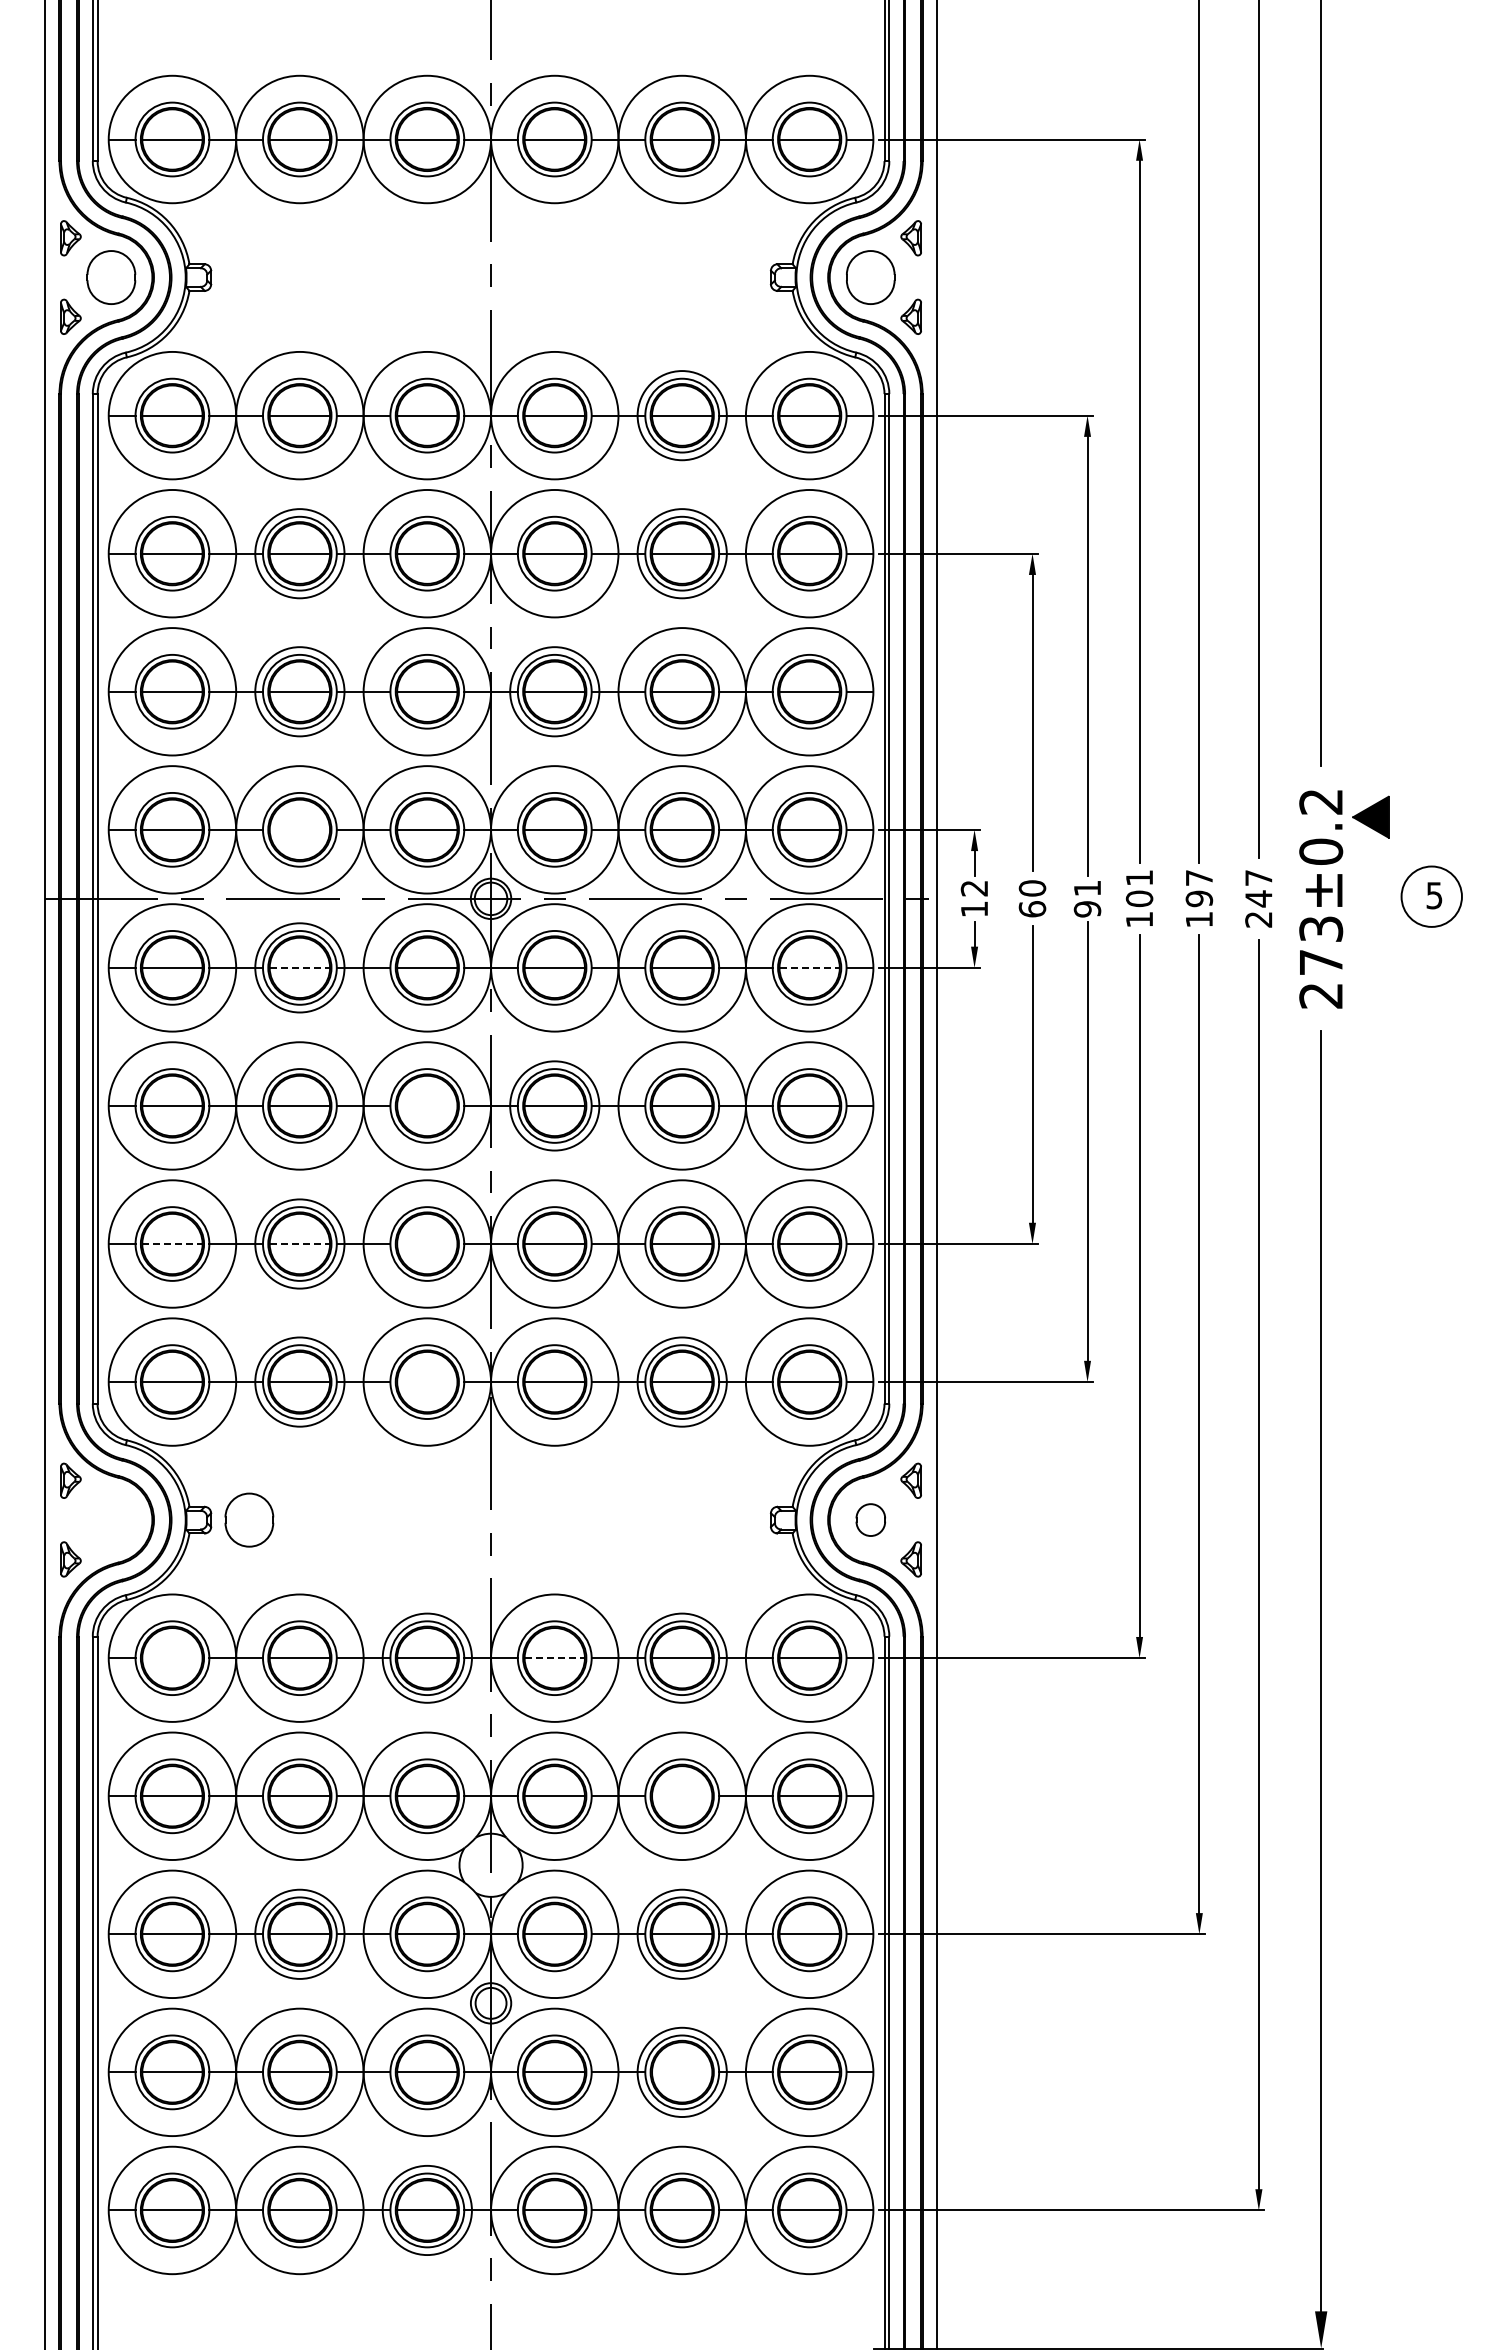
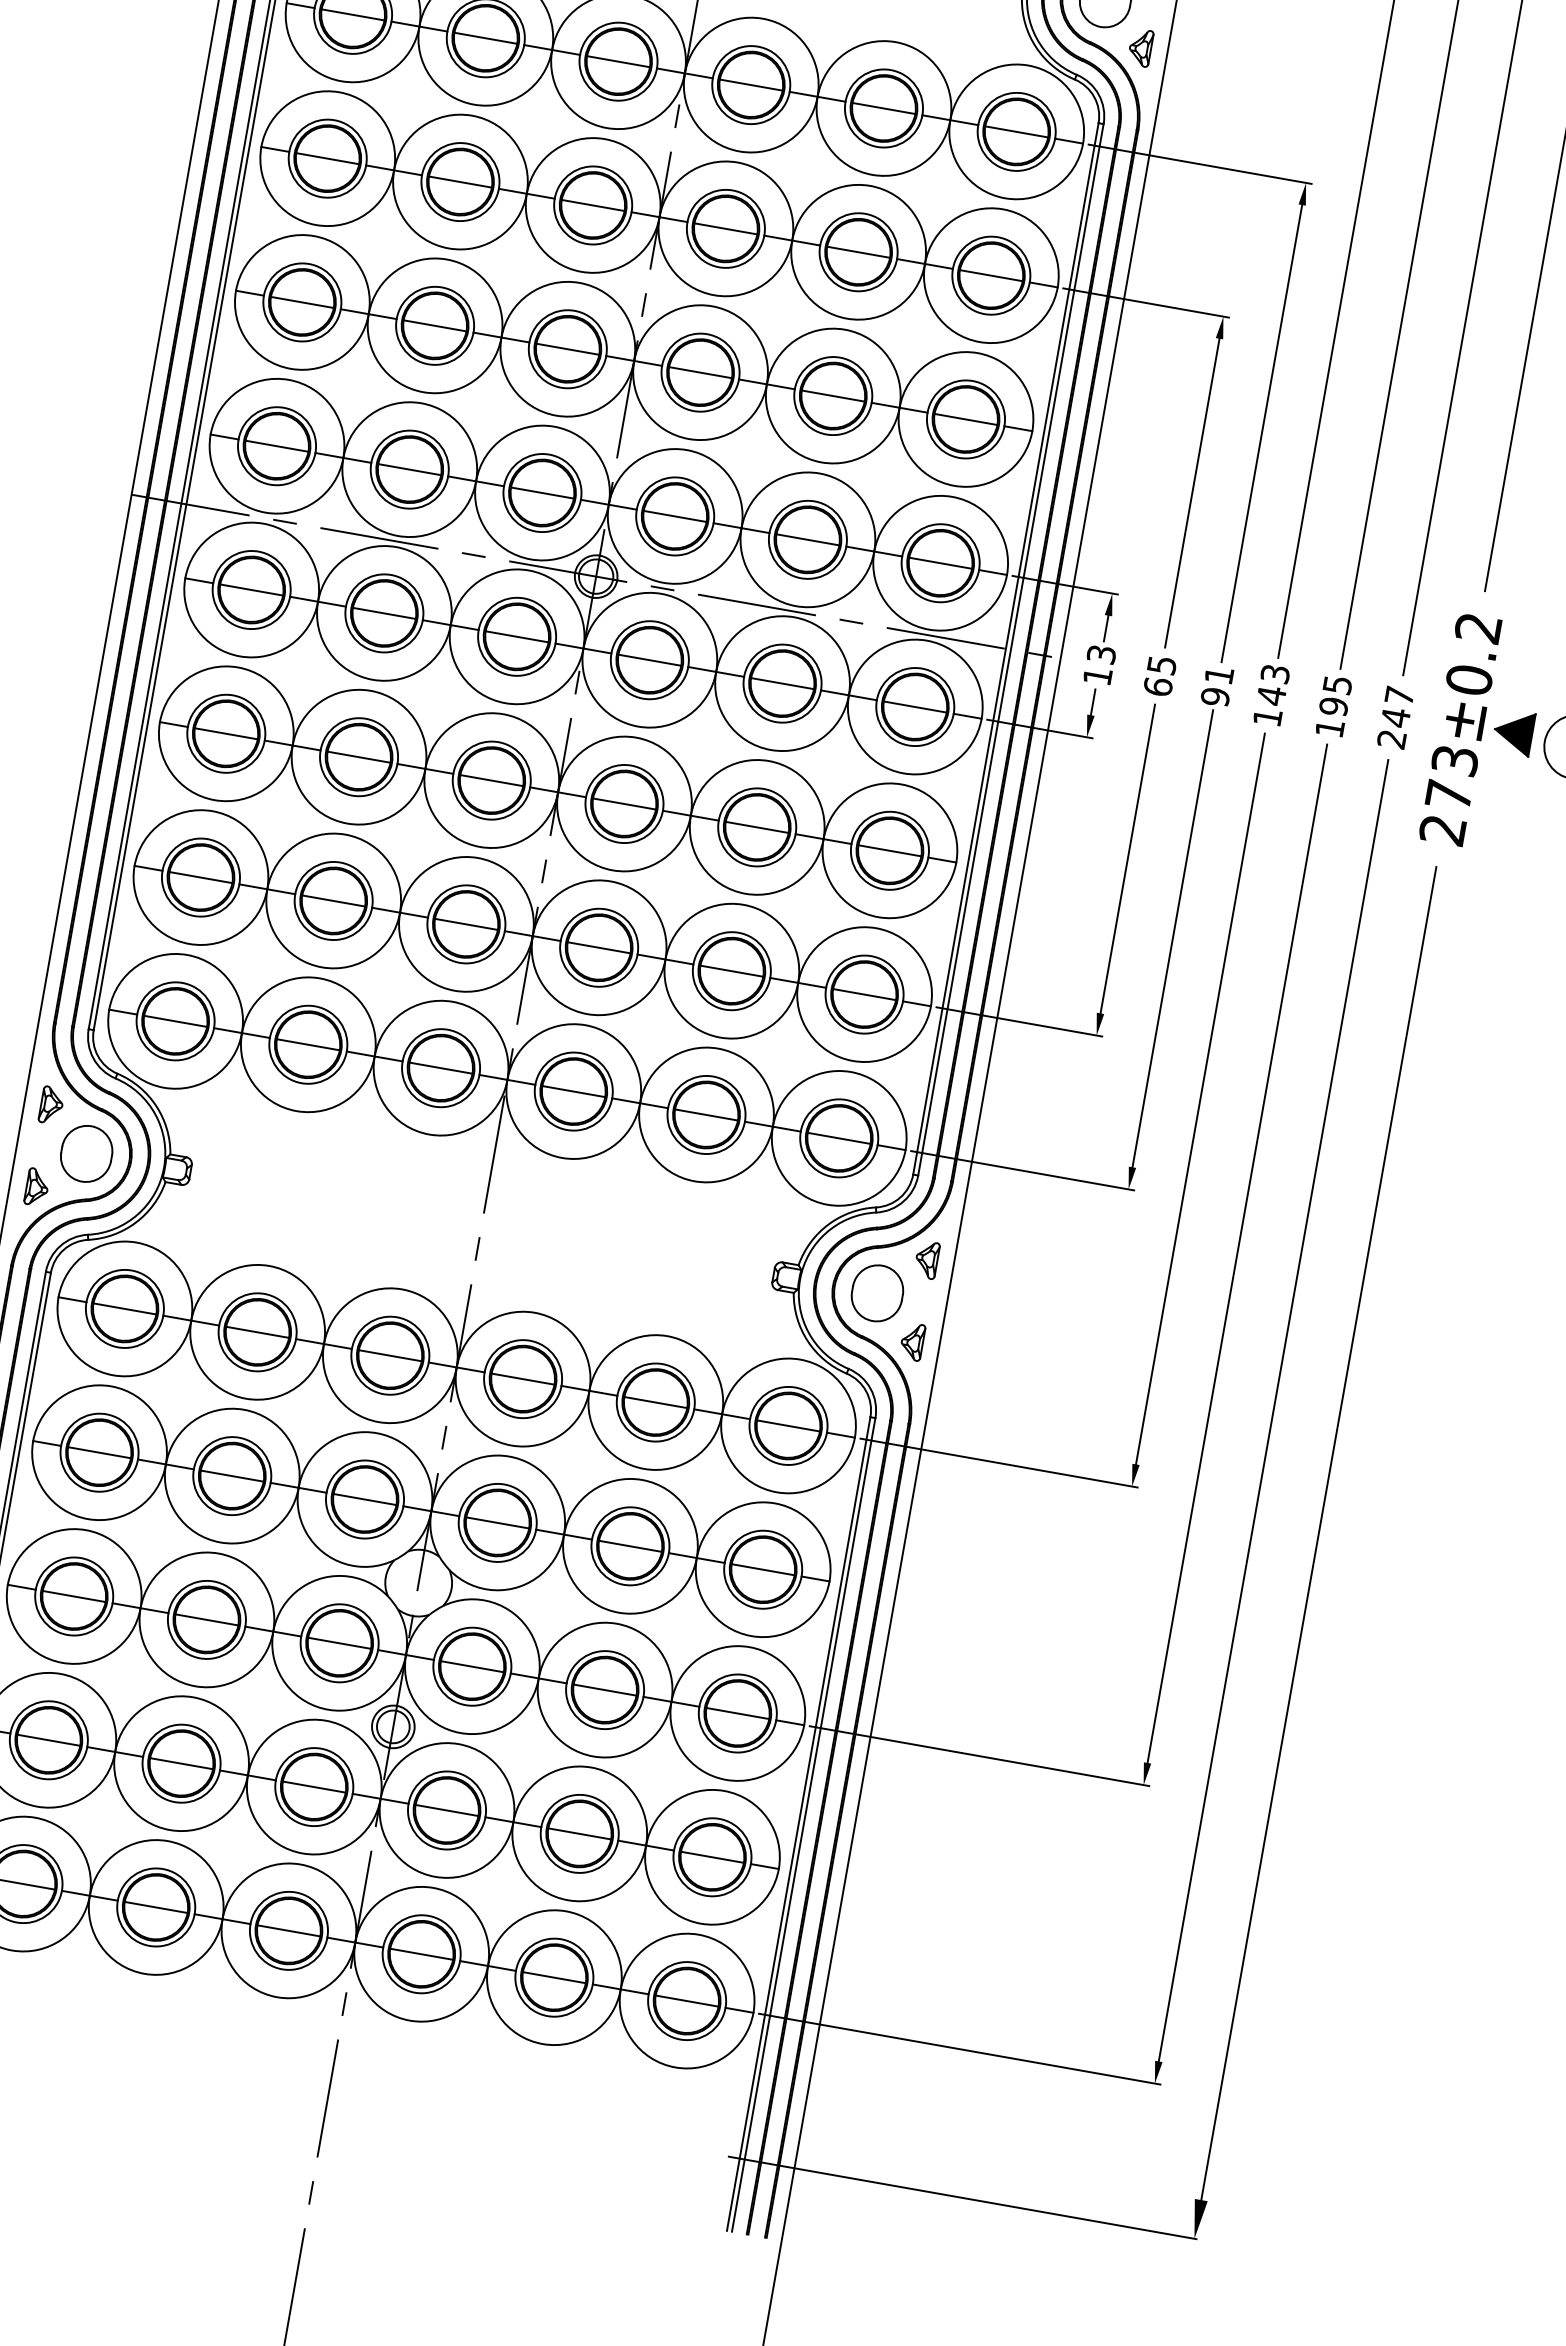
circle: (681, 415) -> (883, 108), size x1.43
circle: (299, 553) -> (460, 181), size x1.43
circle: (681, 553) -> (857, 251), size x1.43
circle: (299, 691) -> (434, 325), size x1.43
circle: (554, 691) -> (700, 372), size x1.43
part: (1370, 816) -> (1513, 731), moved
line: (299, 829) -> (409, 469), added
text: (1199, 877) -> (1337, 684), 197 -> 195
text: (974, 888) -> (1101, 654), 12 -> 13
text: (1032, 888) -> (1161, 665), 60 -> 65
text: (1139, 888) -> (1273, 684), 101 -> 143
circle: (299, 967) -> (384, 612), size x1.43
line: (300, 967) -> (385, 613), dashed -> solid
line: (810, 967) -> (916, 706), dashed -> solid
line: (427, 1105) -> (492, 780), added
circle: (554, 1105) -> (624, 803), size x1.43
circle: (299, 1243) -> (333, 900), size x1.43
line: (172, 1244) -> (200, 878), dashed -> solid
line: (300, 1244) -> (334, 901), dashed -> solid
line: (427, 1244) -> (466, 924), added
circle: (299, 1381) -> (308, 1044), size x1.43
circle: (681, 1381) -> (705, 1114), size x1.43
line: (427, 1382) -> (441, 1068), added
part: (249, 1519) -> (86, 1153), moved
part: (870, 1519) -> (877, 1292), size x1.67
circle: (427, 1657) -> (390, 1355), size x1.43
circle: (681, 1657) -> (655, 1401), size x1.43
line: (172, 1658) -> (124, 1309), added
line: (555, 1658) -> (523, 1379), dashed -> solid
line: (682, 1796) -> (630, 1546), added
circle: (299, 1934) -> (206, 1620), size x1.43
circle: (681, 1934) -> (604, 1690), size x1.43
circle: (681, 2072) -> (578, 1833), size x1.43
line: (682, 2072) -> (580, 1834), added
circle: (427, 2210) -> (289, 1930), size x1.43

